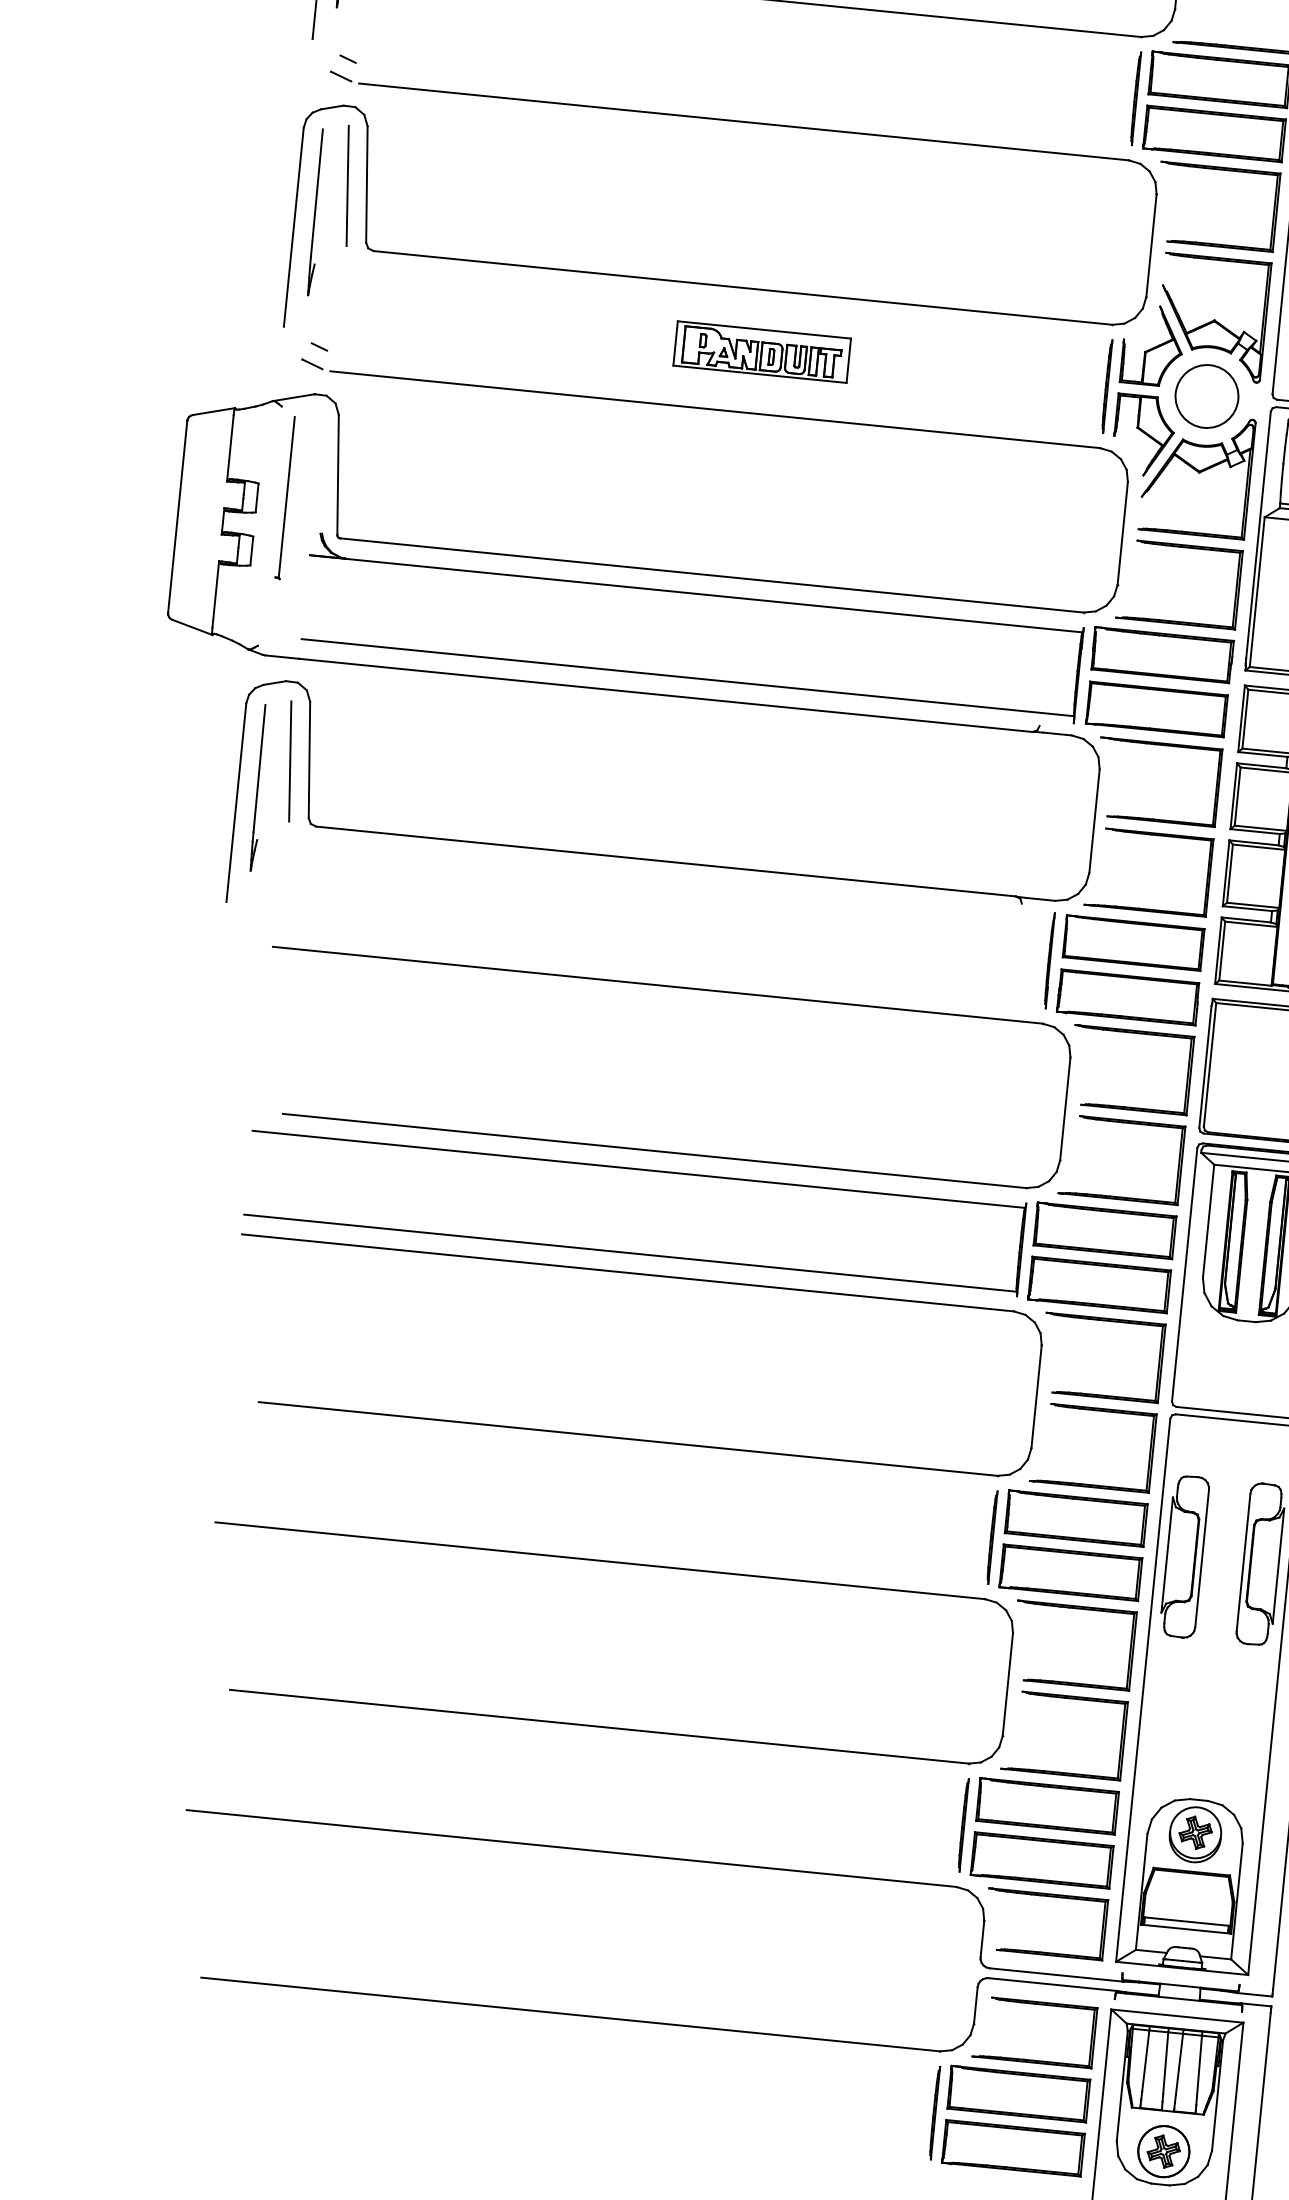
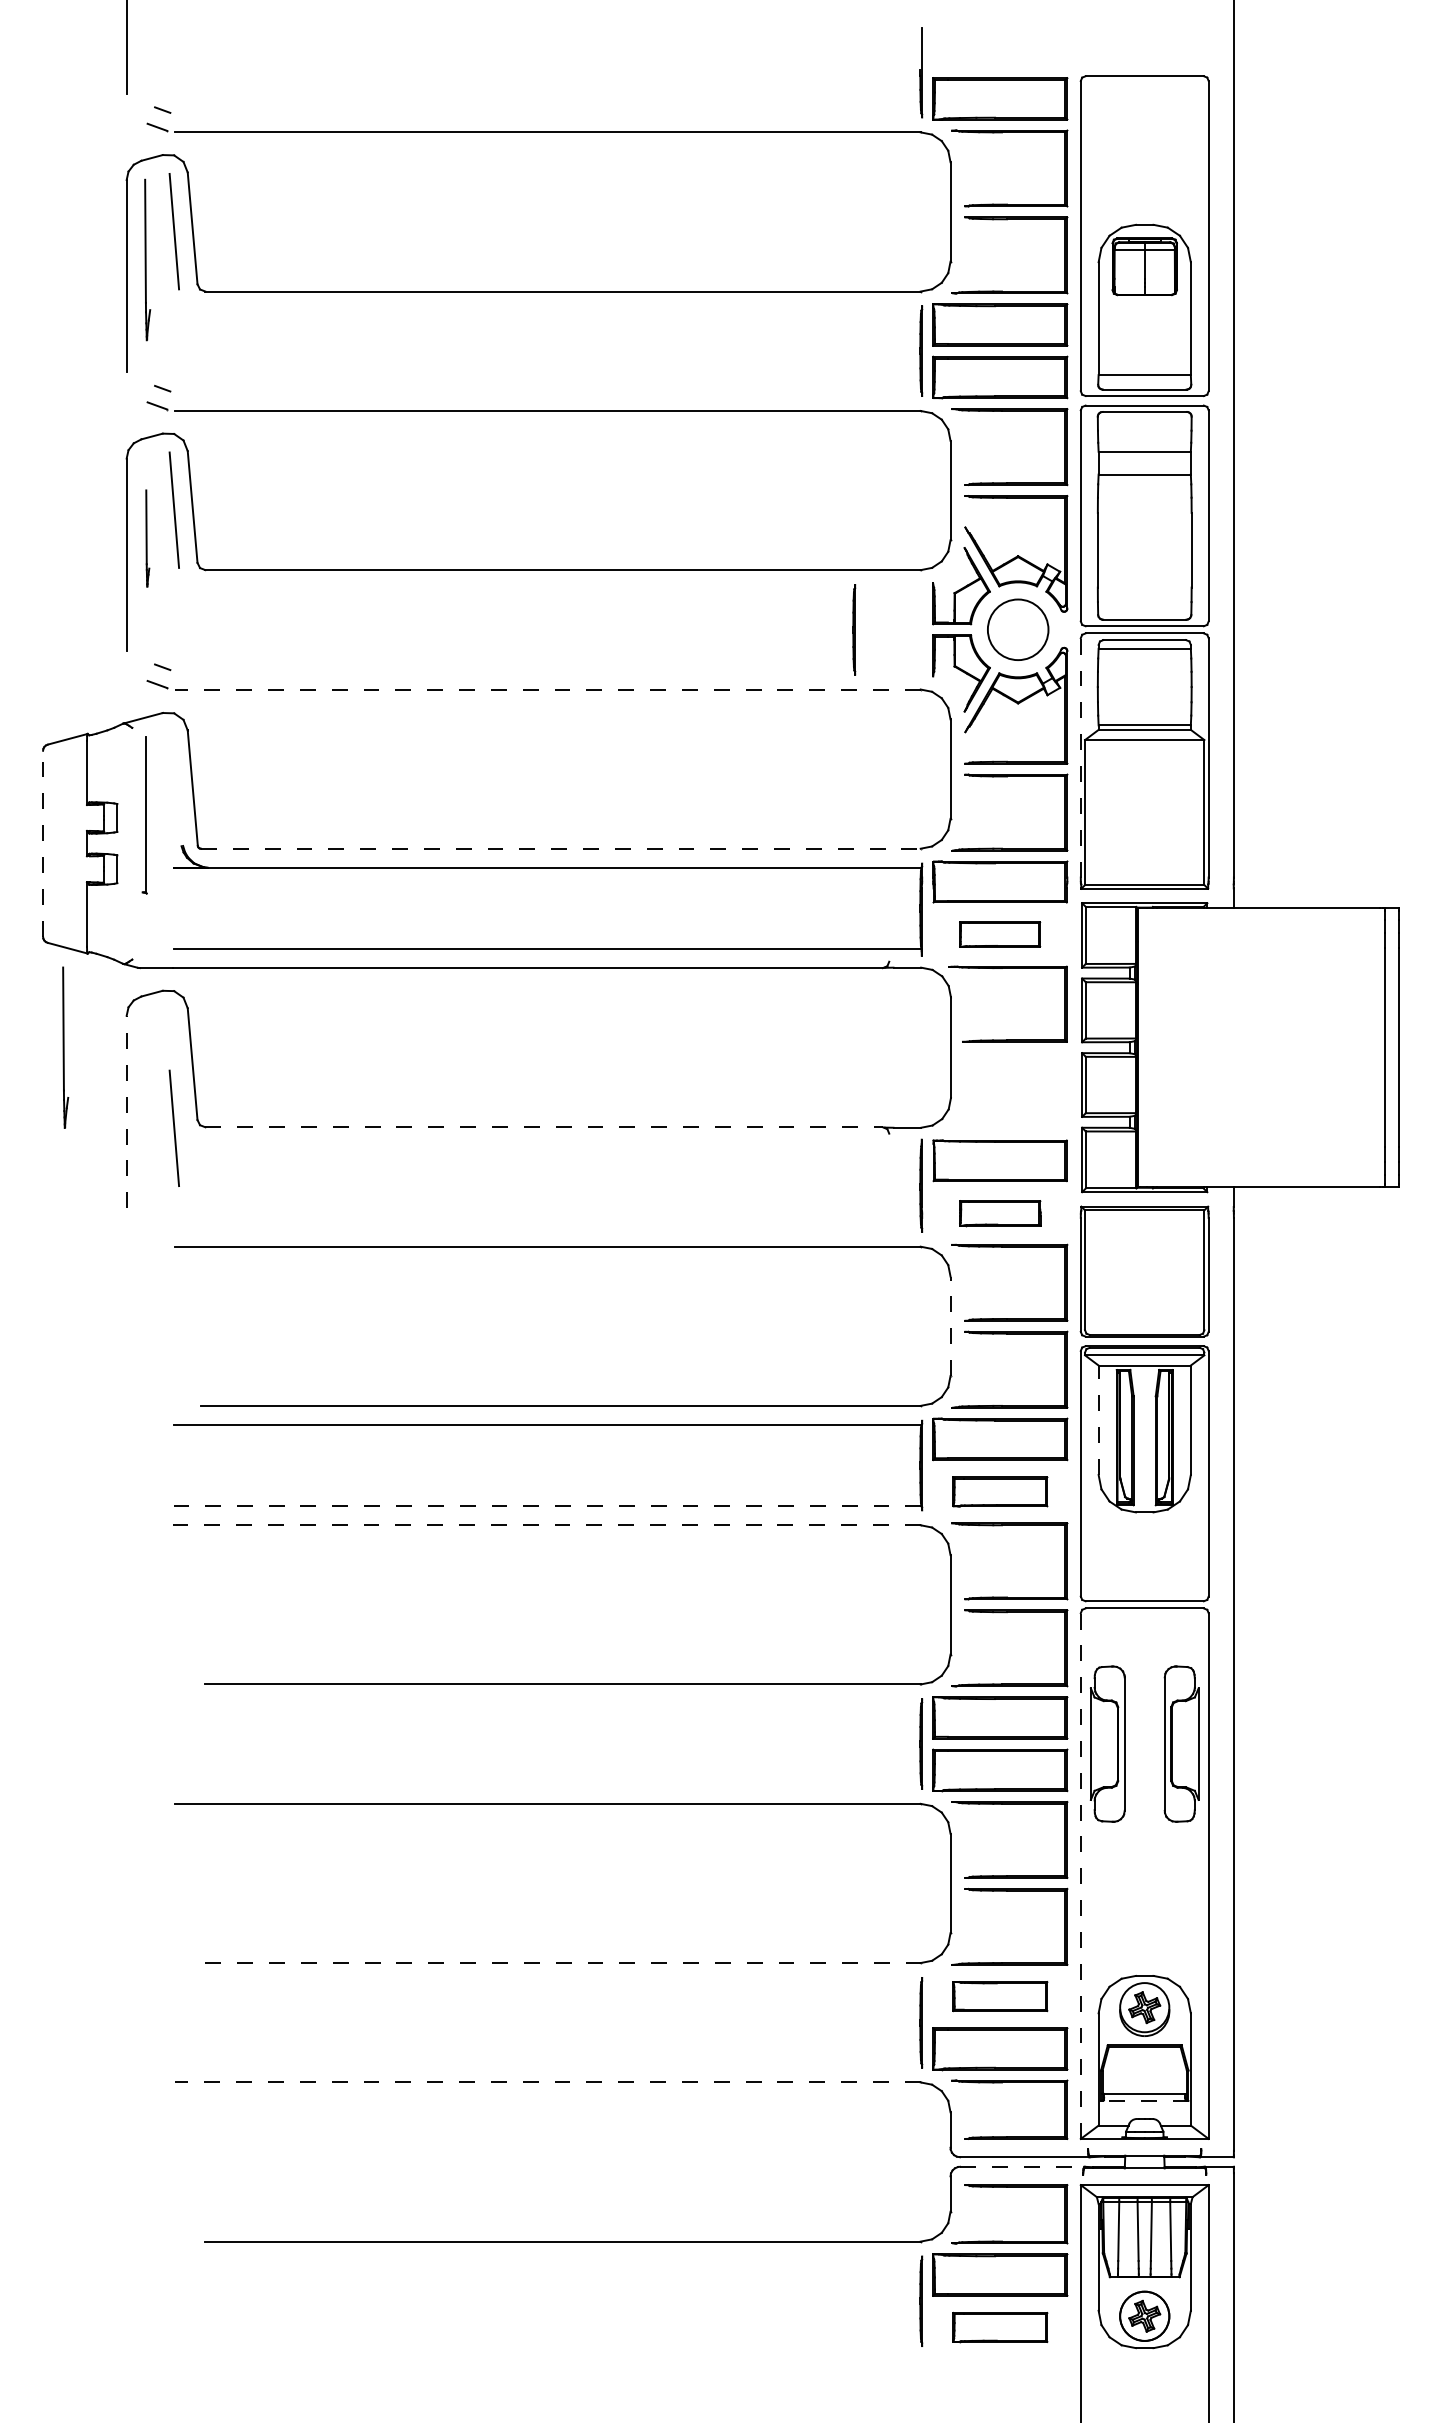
part: (317, 212) -> (147, 538), size x0.6
part: (762, 351) -> (587, 629), removed
line: (1107, 386) -> (854, 629), moved
line: (715, 409) -> (548, 689), solid -> dashed
line: (178, 516) -> (43, 843), solid -> dashed
line: (1258, 534) -> (1080, 757), solid -> dashed
line: (711, 575) -> (560, 848), solid -> dashed
part: (1156, 709) -> (999, 934), size x0.6
line: (289, 760) -> (173, 1127), moved
part: (259, 787) -> (65, 1047), moved
line: (236, 802) -> (126, 1111), solid -> dashed
part: (1152, 835) -> (1007, 1055), removed
line: (666, 861) -> (544, 1127), solid -> dashed
part: (1128, 997) -> (1000, 1213), size x0.6
line: (1065, 1109) -> (950, 1326), solid -> dashed
line: (1208, 1221) -> (1098, 1420), solid -> dashed
line: (630, 1253) -> (547, 1506), solid -> dashed
line: (628, 1273) -> (547, 1525), solid -> dashed
part: (1099, 1284) -> (1000, 1491), size x0.7
line: (1142, 1690) -> (1080, 1876), solid -> dashed
line: (599, 1727) -> (563, 1963), solid -> dashed
part: (1047, 1806) -> (1000, 1996), size x0.7
line: (572, 1848) -> (548, 2082), solid -> dashed
line: (1185, 1928) -> (1144, 2100), solid -> dashed
line: (1053, 1984) -> (1022, 2166), solid -> dashed
part: (1013, 2148) -> (1000, 2327), size x0.7

